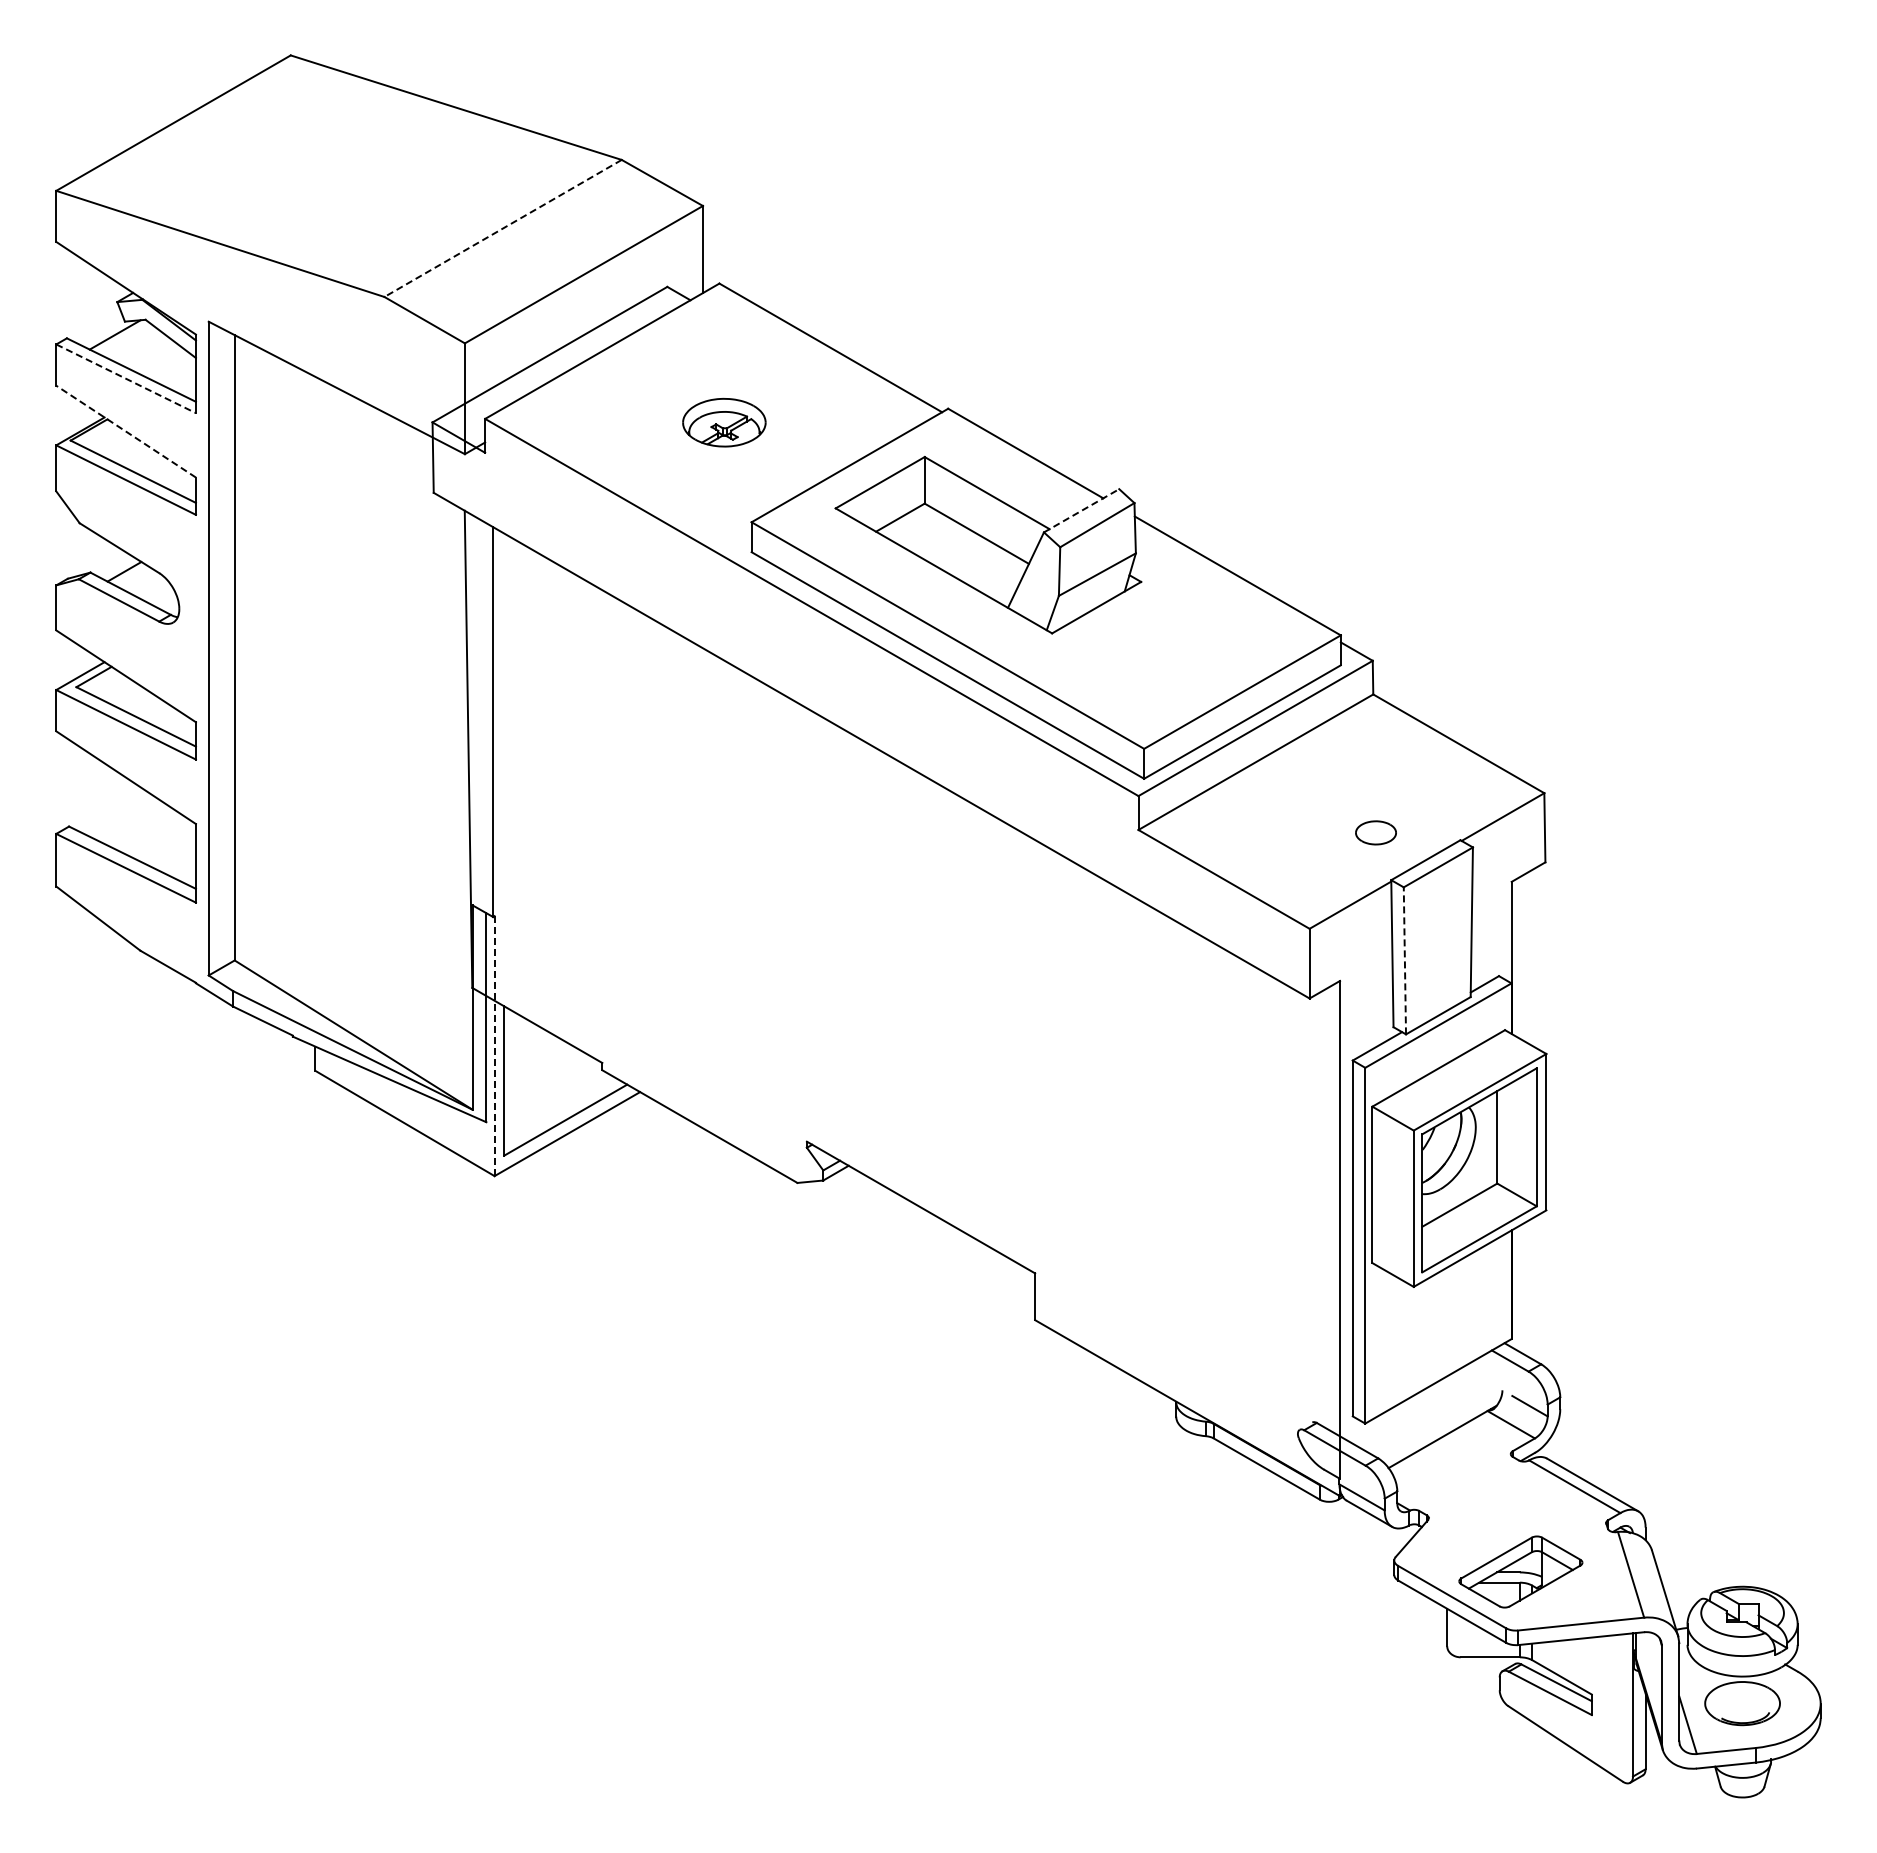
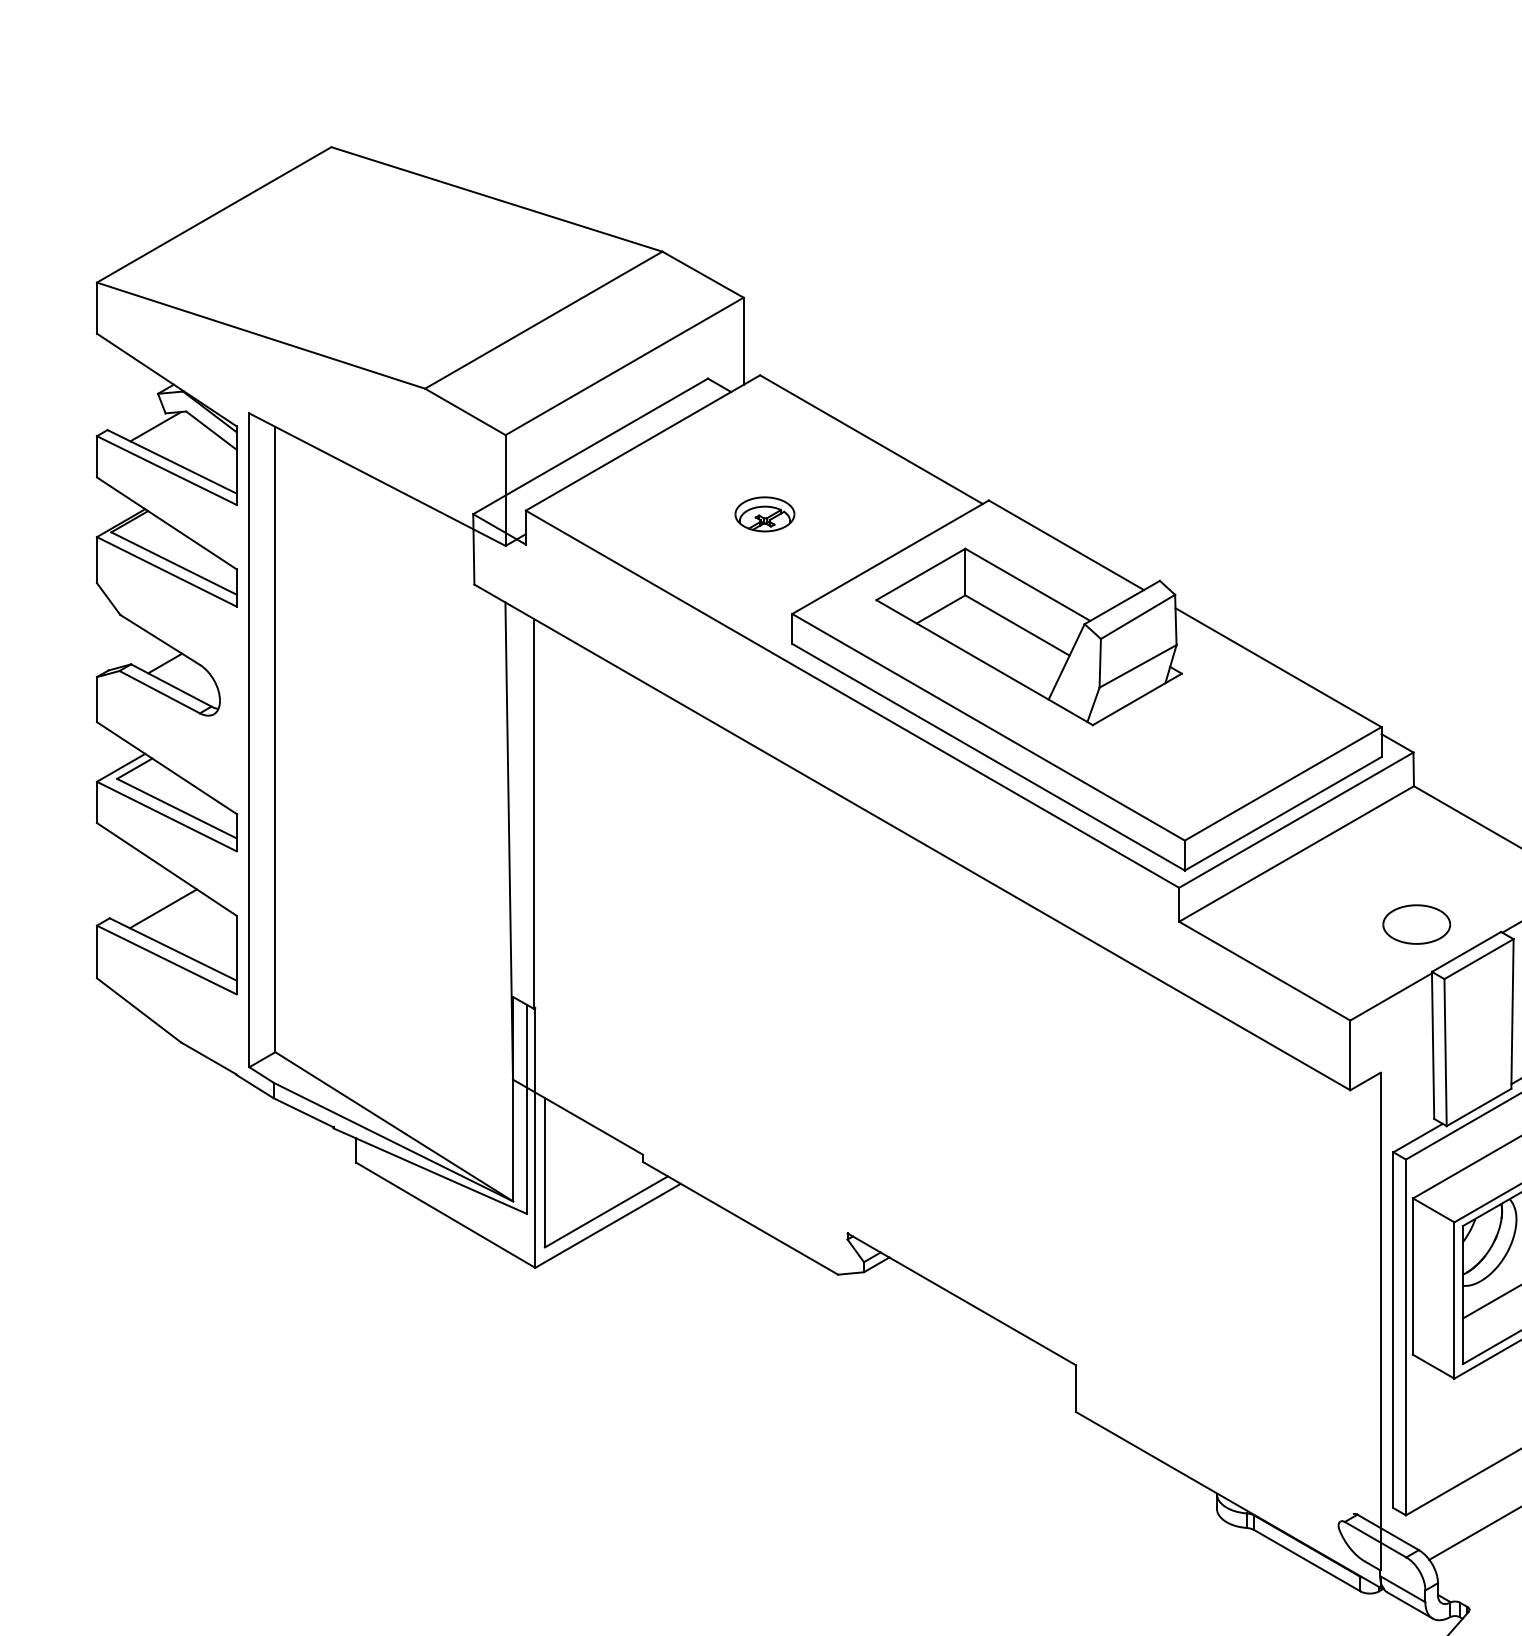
line: (502, 228) -> (543, 320), dashed -> solid
line: (126, 378) -> (167, 470), dashed -> solid
part: (723, 422) -> (764, 514), size x0.71
line: (126, 431) -> (167, 523), dashed -> solid
line: (1082, 510) -> (1123, 602), dashed -> solid
line: (122, 816) -> (163, 908), added
part: (1375, 832) -> (1416, 924), size x1.67
line: (1404, 960) -> (1445, 1052), dashed -> solid
line: (494, 1046) -> (535, 1138), dashed -> solid

